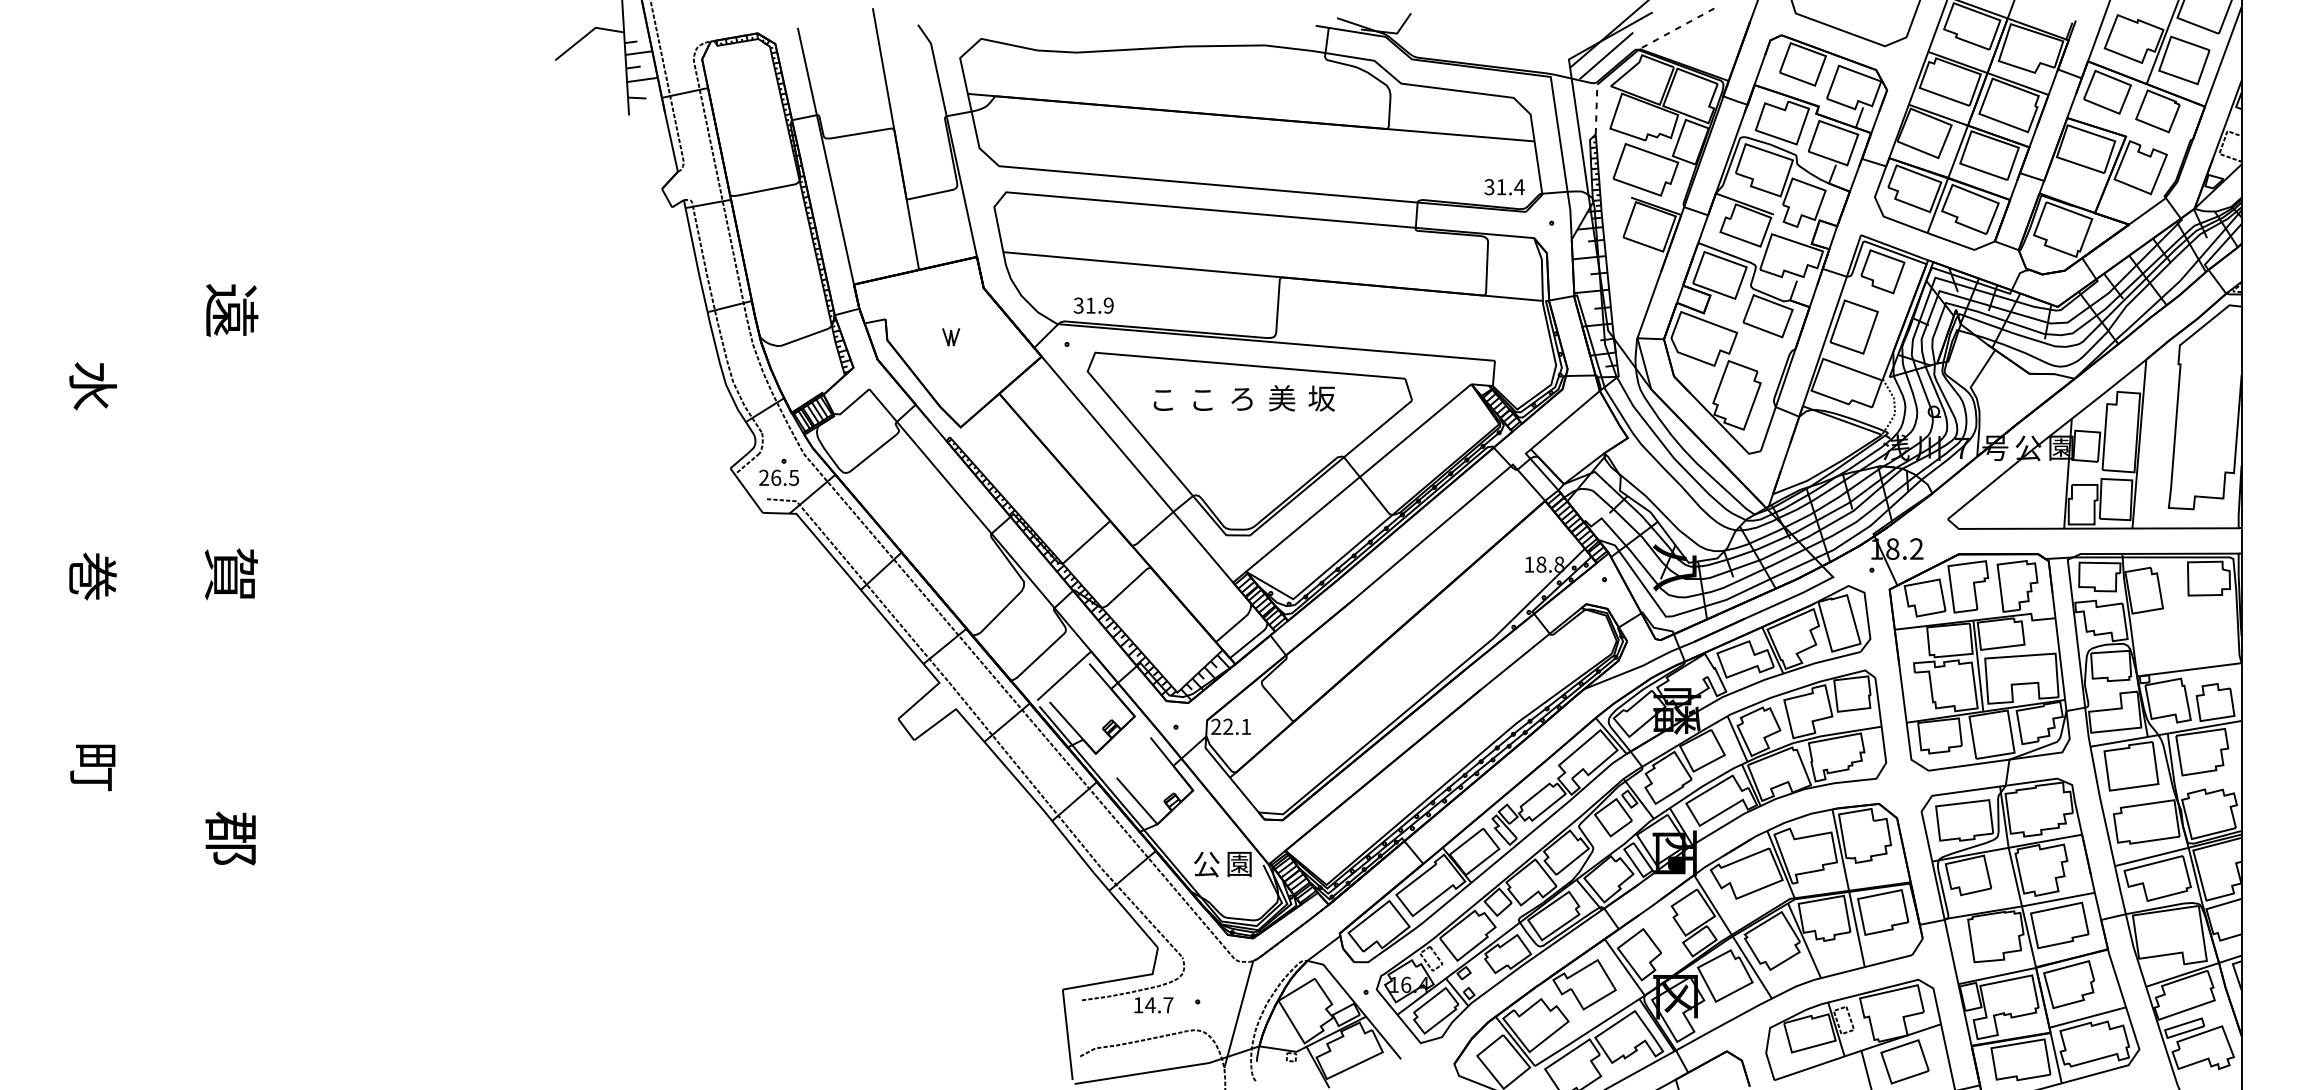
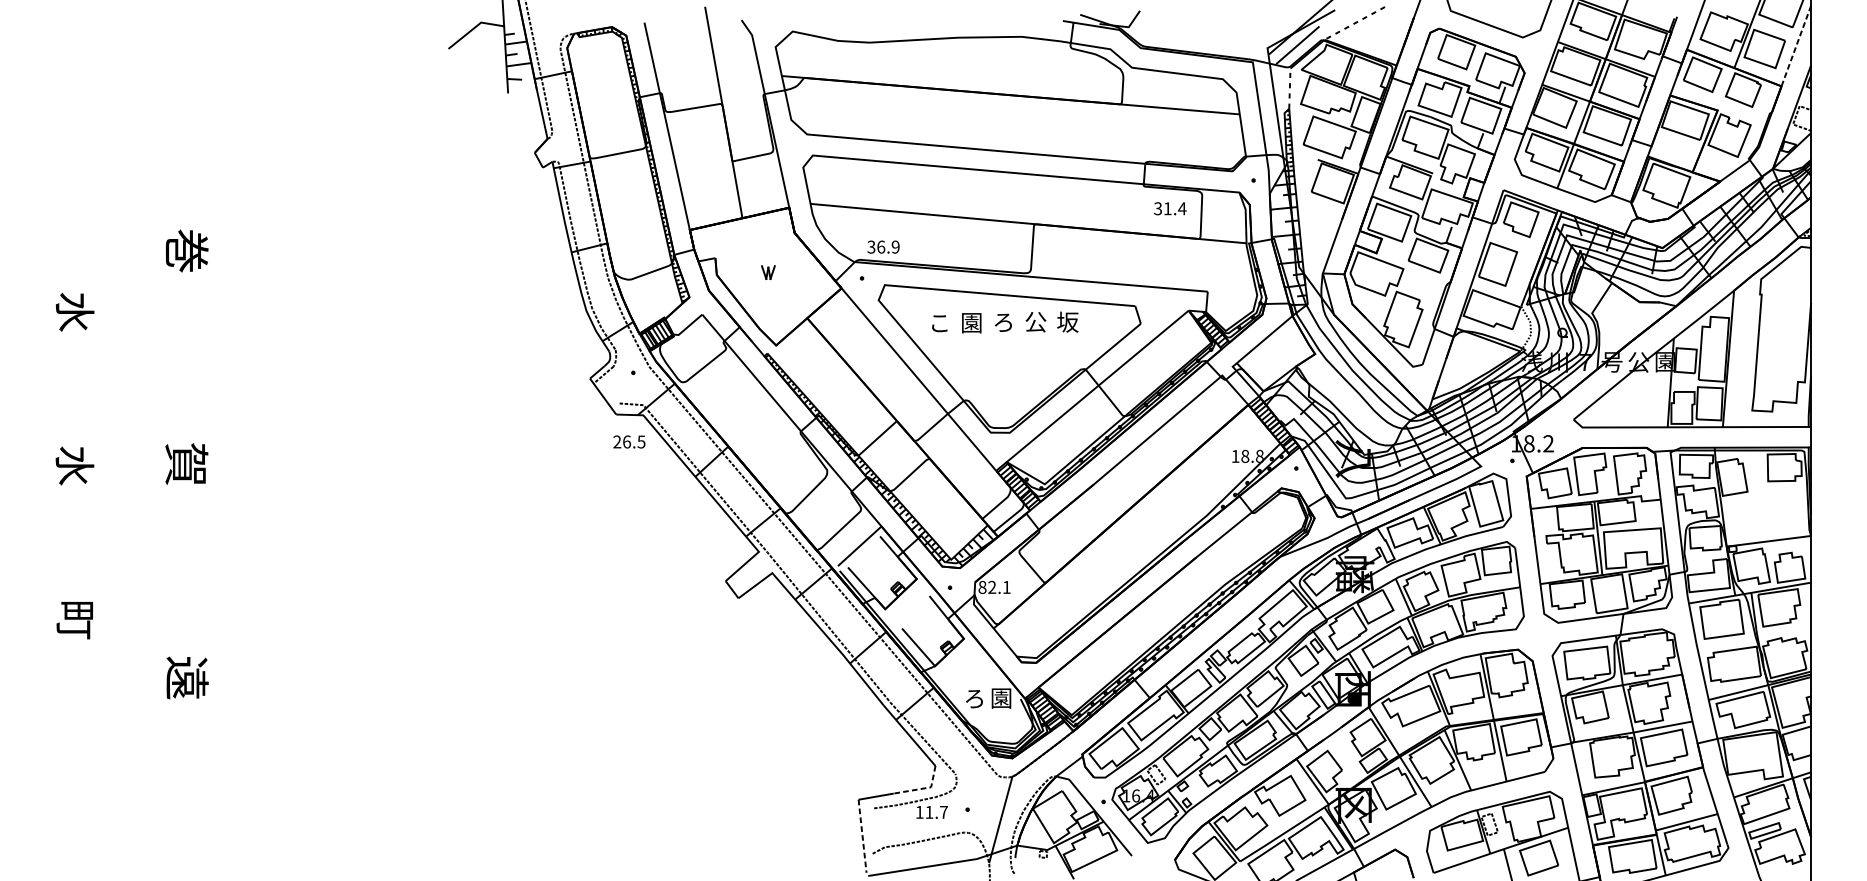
line: (2223, 57) -> (1796, 46), solid -> dashed
text: (1504, 187) -> (1170, 209), moved
text: (1090, 305) -> (880, 246), 31.9 -> 36.9
text: (231, 310) -> (186, 251), 遠 -> 巻
text: (1282, 398) -> (1036, 322), 美 -> 公
text: (1202, 399) -> (971, 322), こ -> 園
text: (778, 477) -> (628, 441), moved
text: (92, 576) -> (74, 465), 巻 -> 水
text: (1216, 726) -> (982, 587), 22.1 -> 82.1
text: (231, 838) -> (186, 677), 郡 -> 遠
text: (1206, 864) -> (974, 698), 公 -> ろ
line: (1142, 975) -> (922, 788), solid -> dashed
text: (1150, 1005) -> (929, 812), 14.7 -> 11.7
line: (1067, 1035) -> (862, 836), solid -> dashed

